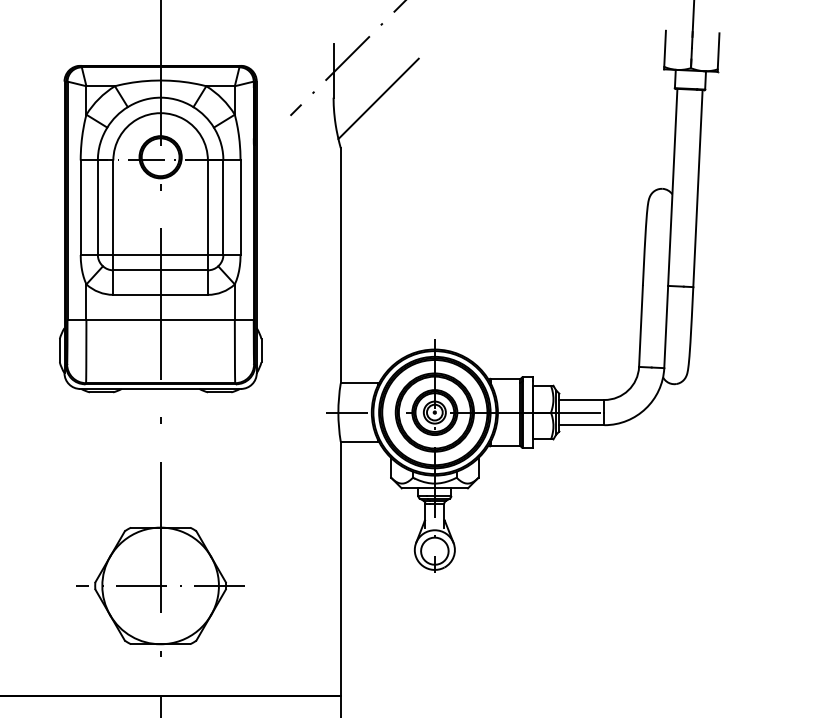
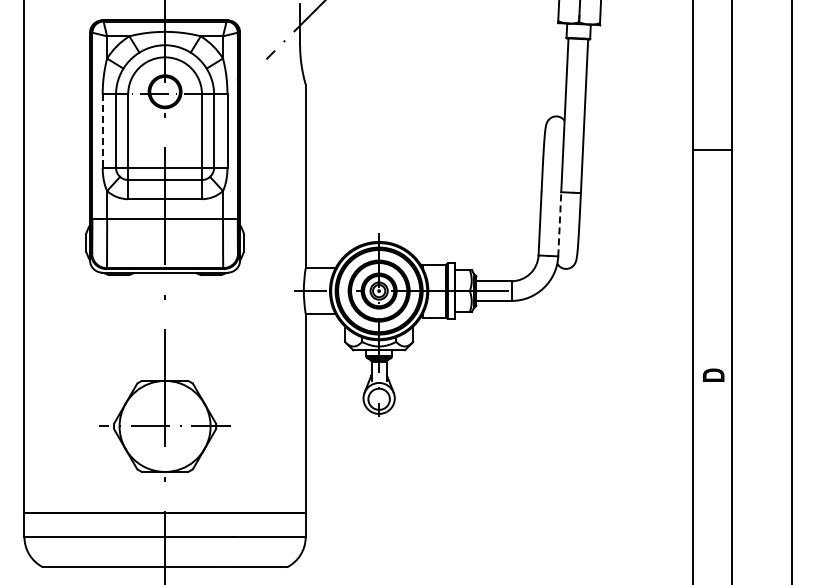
line: (377, 97) -> (334, 45), removed
line: (80, 208) -> (102, 131), solid -> dashed
line: (665, 327) -> (559, 224), solid -> dashed

